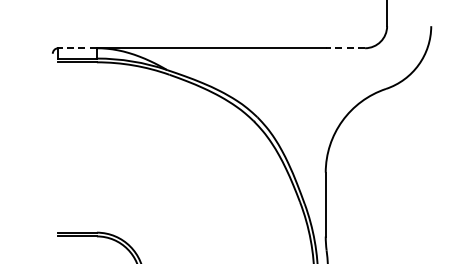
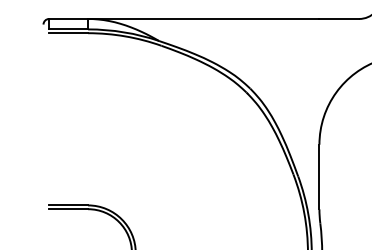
line: (77, 48) -> (68, 19), dashed -> solid
line: (345, 48) -> (339, 19), dashed -> solid

